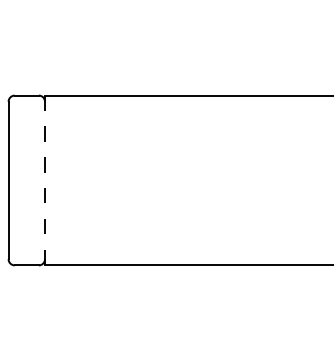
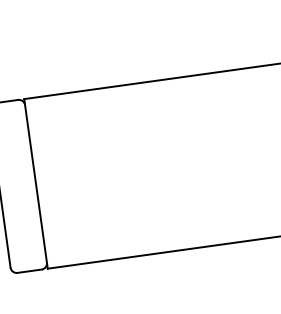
line: (44, 180) -> (35, 183), dashed -> solid

